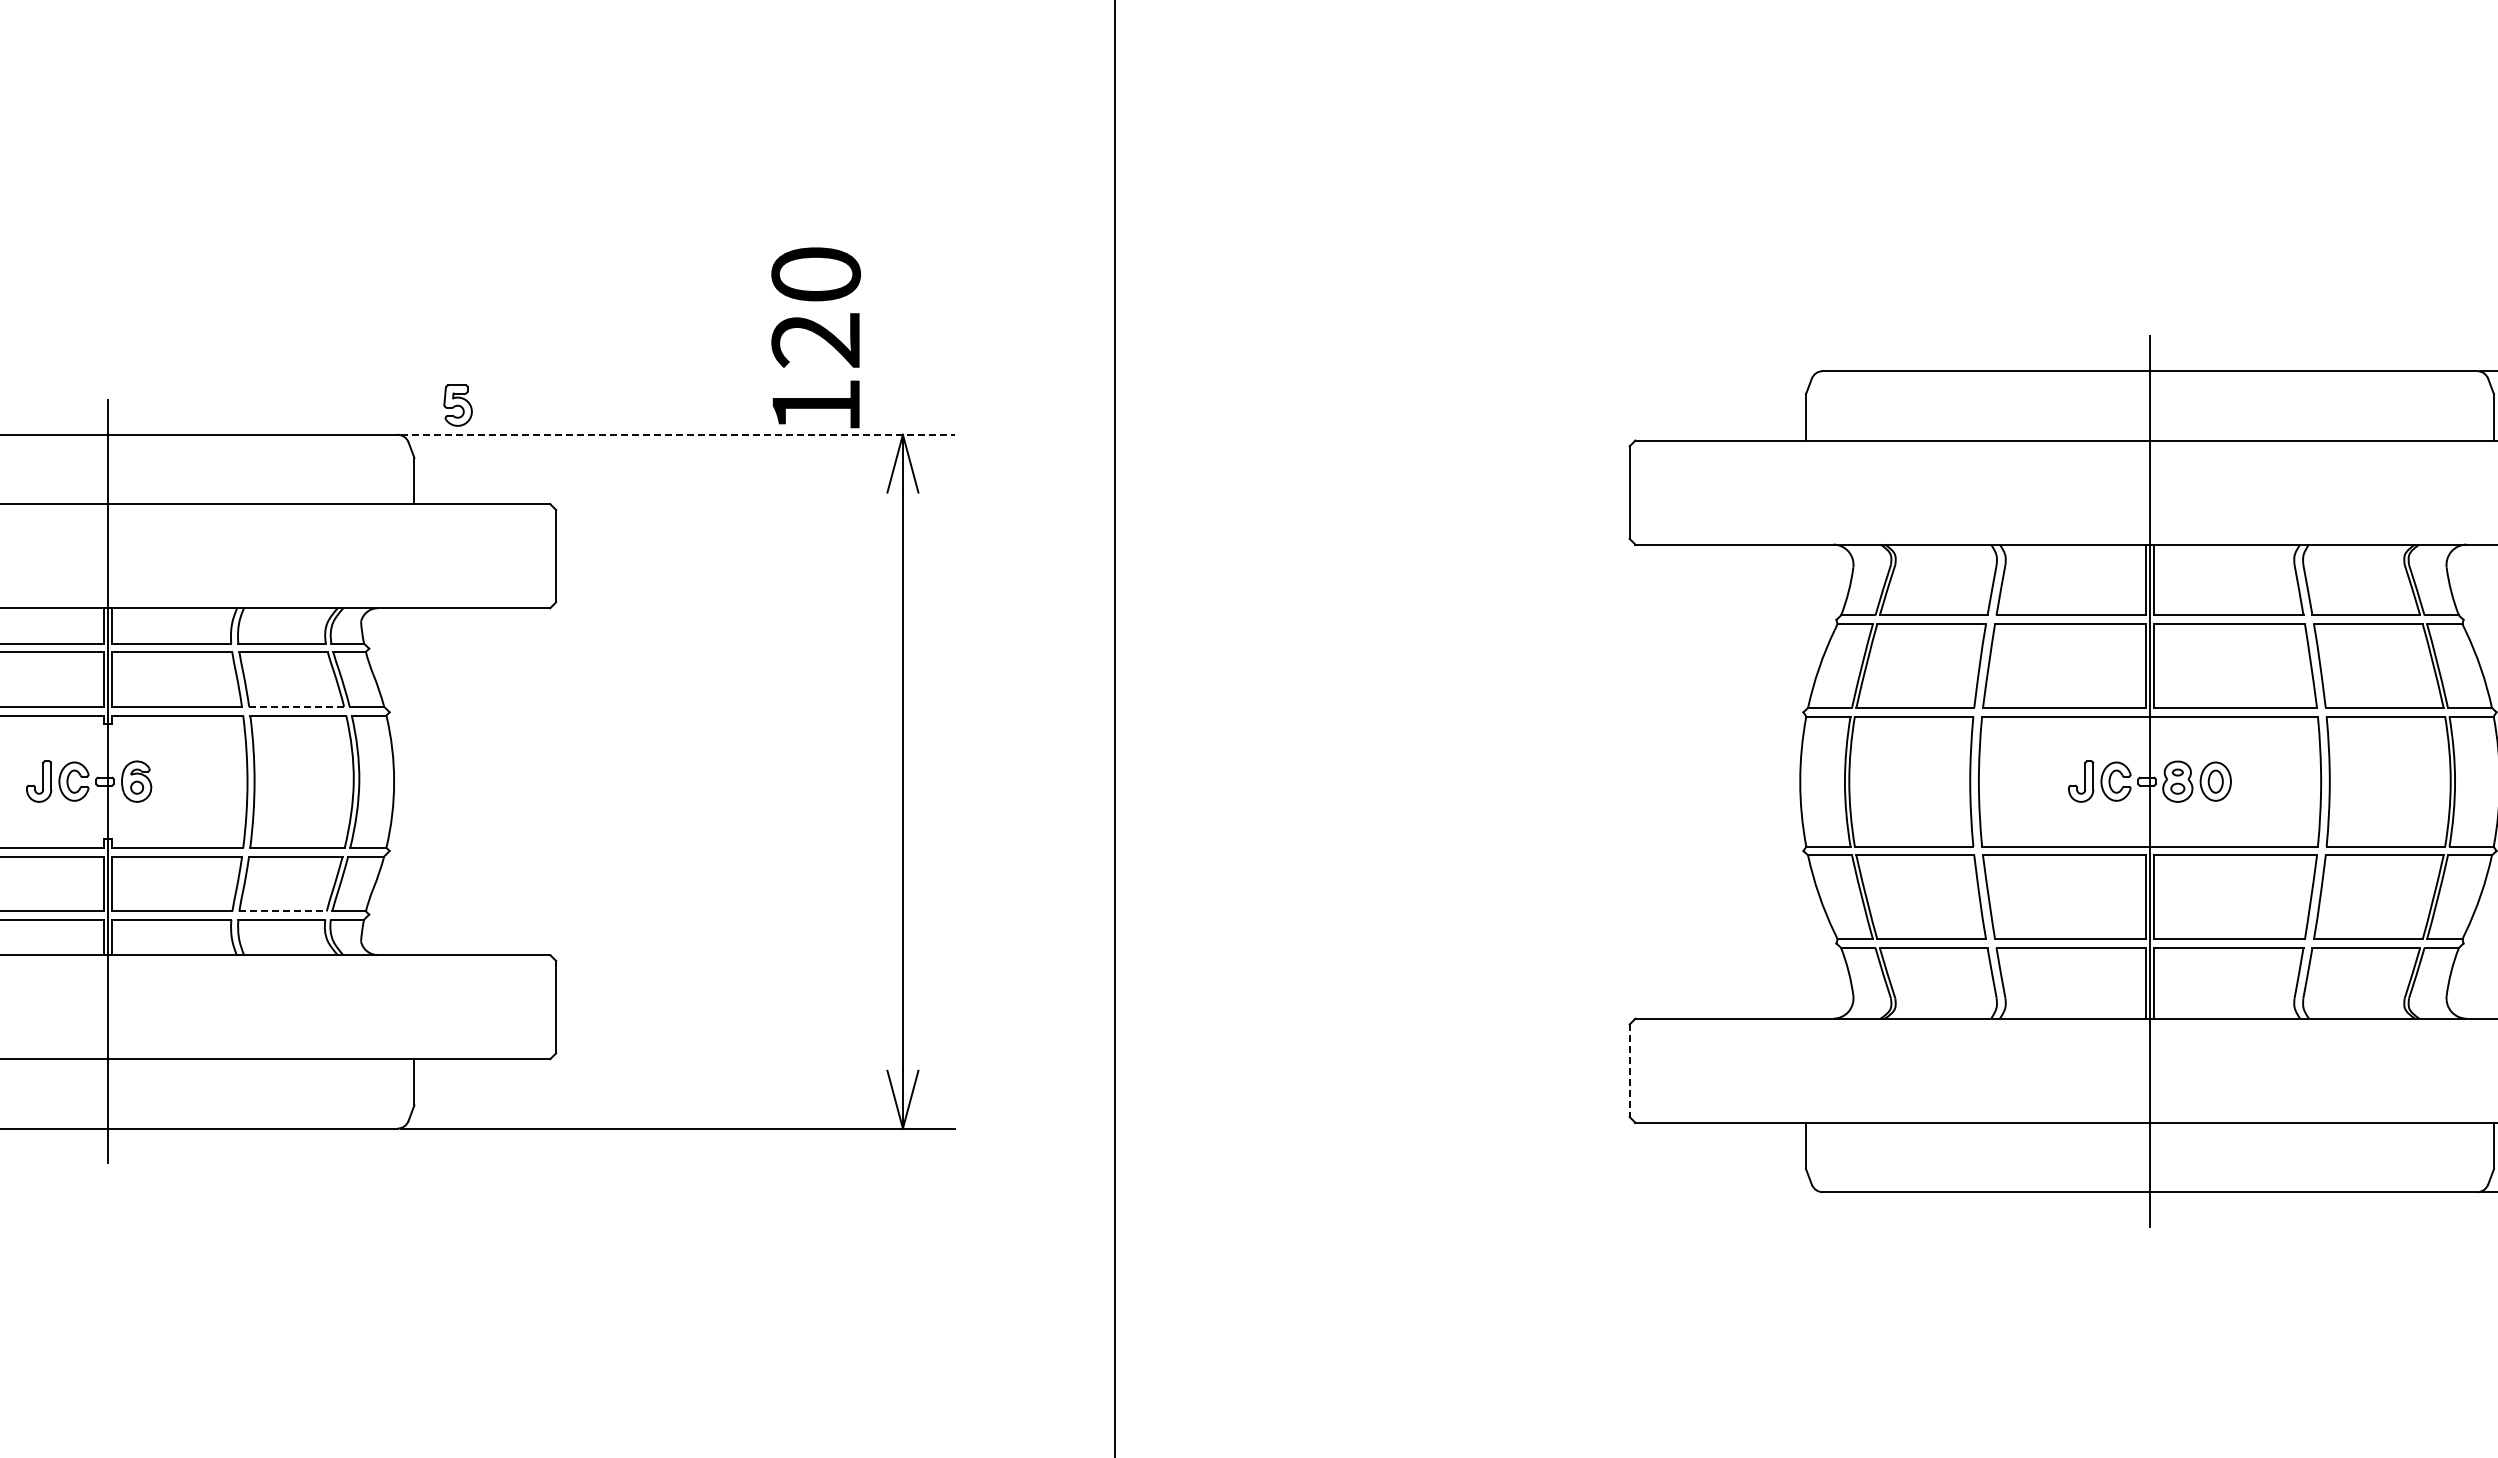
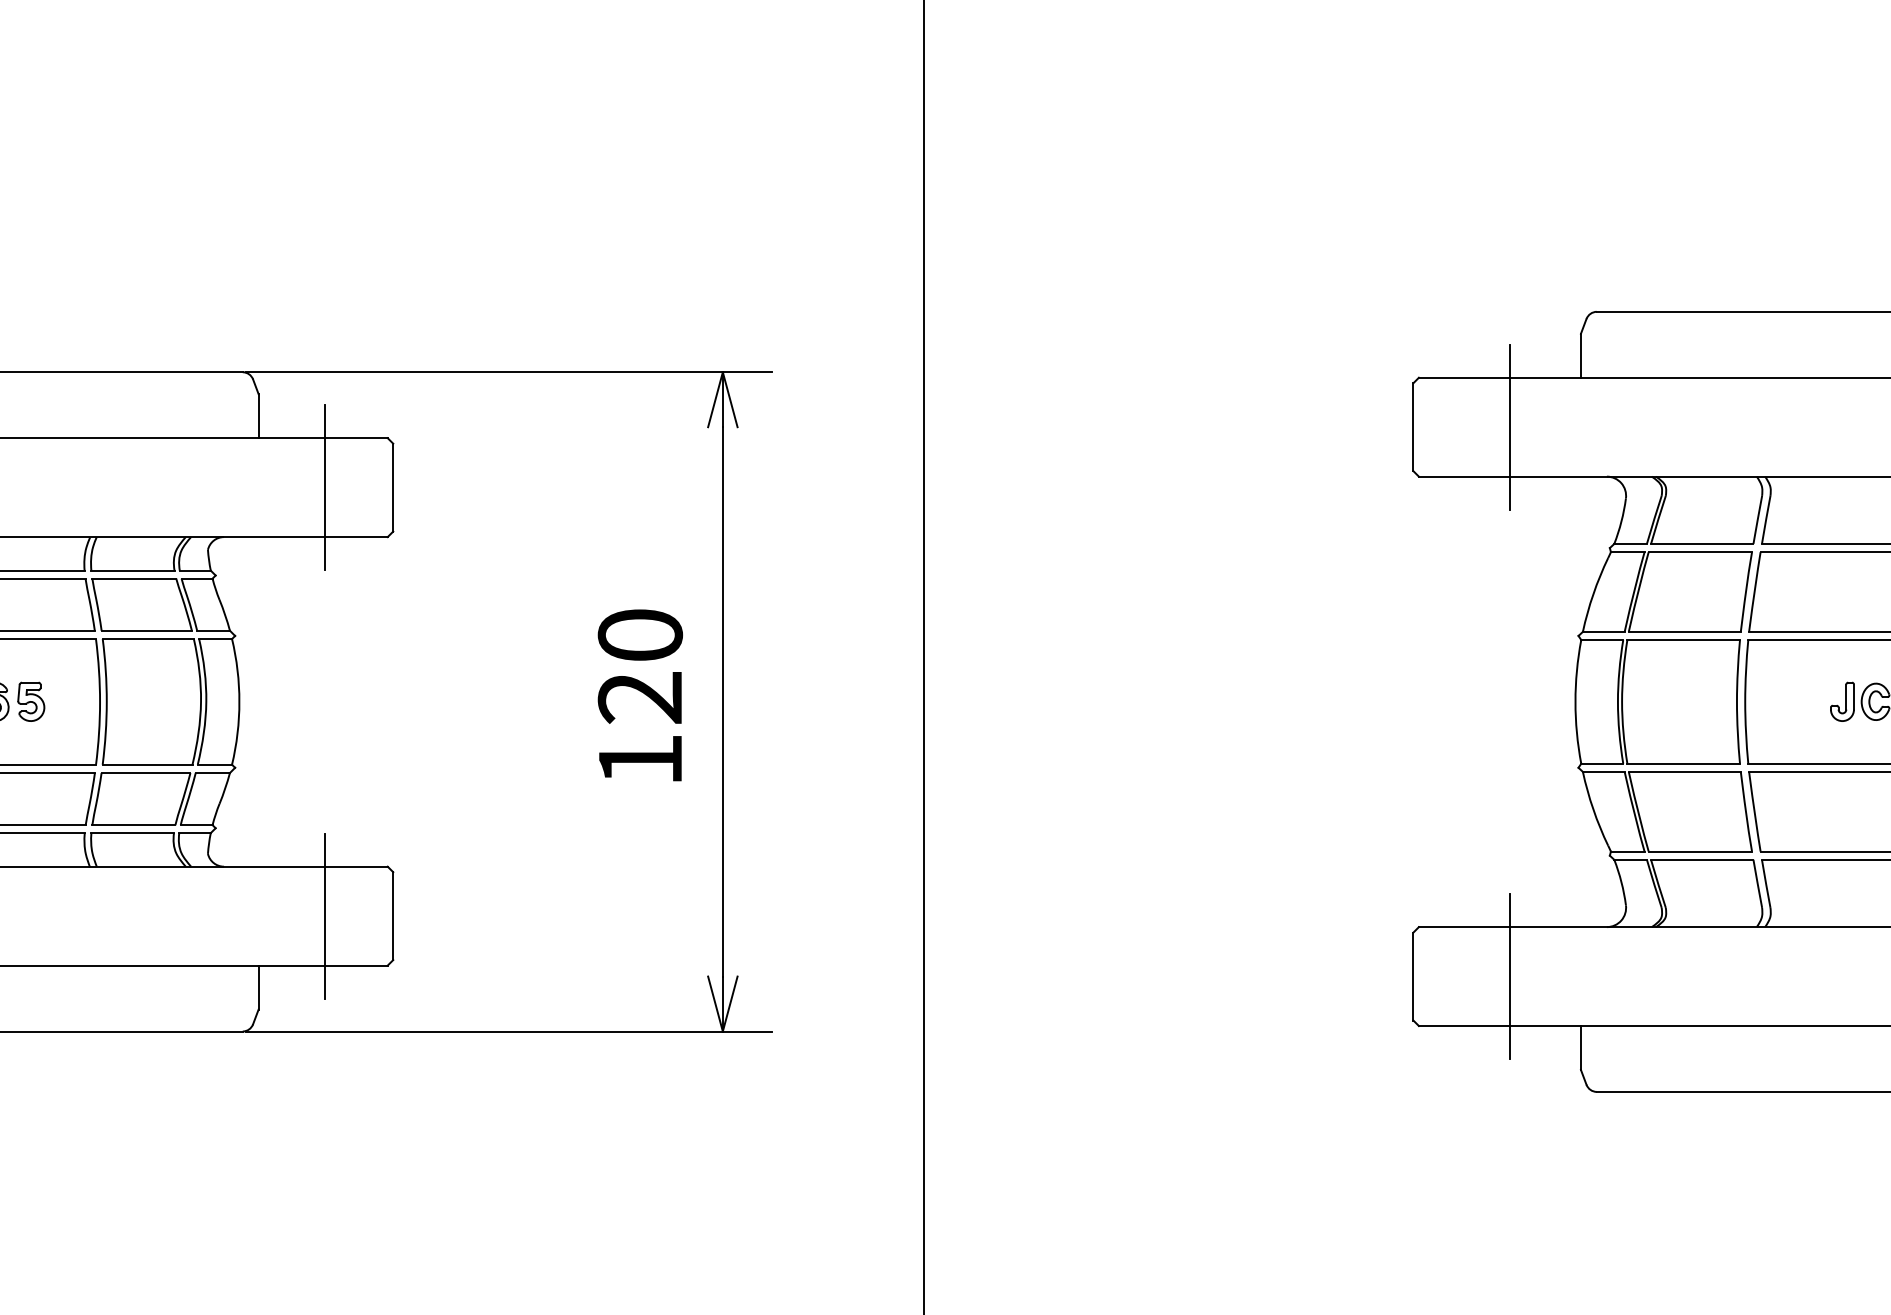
text: (815, 337) -> (639, 695), moved
part: (457, 405) -> (30, 701), moved
line: (678, 434) -> (509, 372), dashed -> solid
line: (1730, 492) -> (1509, 427), added
line: (483, 555) -> (324, 486), added
line: (297, 706) -> (147, 630), dashed -> solid
line: (283, 911) -> (134, 825), dashed -> solid
line: (483, 1006) -> (324, 915), added
line: (1730, 1070) -> (1509, 976), added
line: (1629, 1071) -> (1413, 977), dashed -> solid

